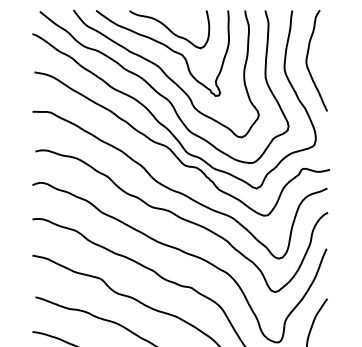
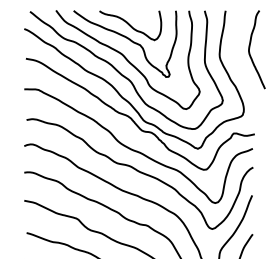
curve: (307, 60) -> (249, 49), moved

